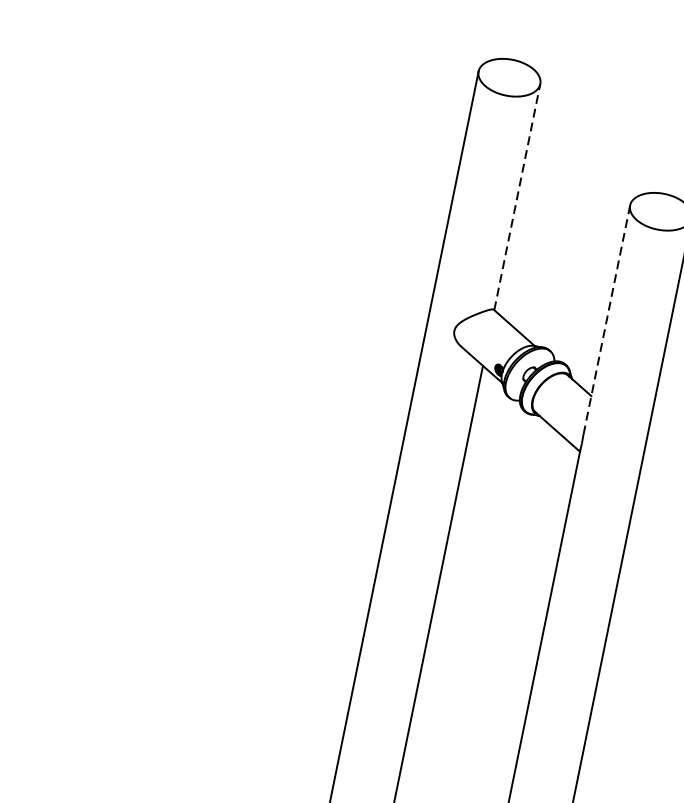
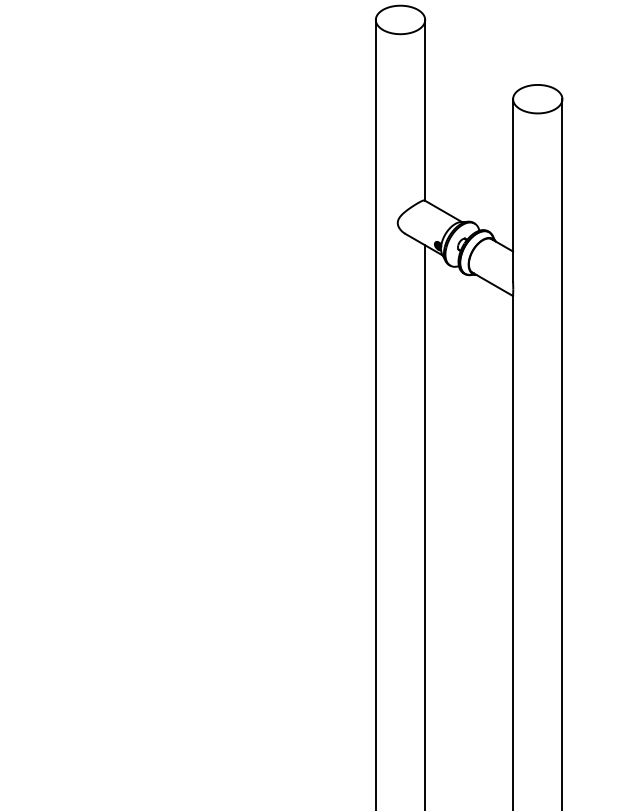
line: (517, 196) -> (425, 109), dashed -> solid
line: (607, 319) -> (513, 190), dashed -> solid

